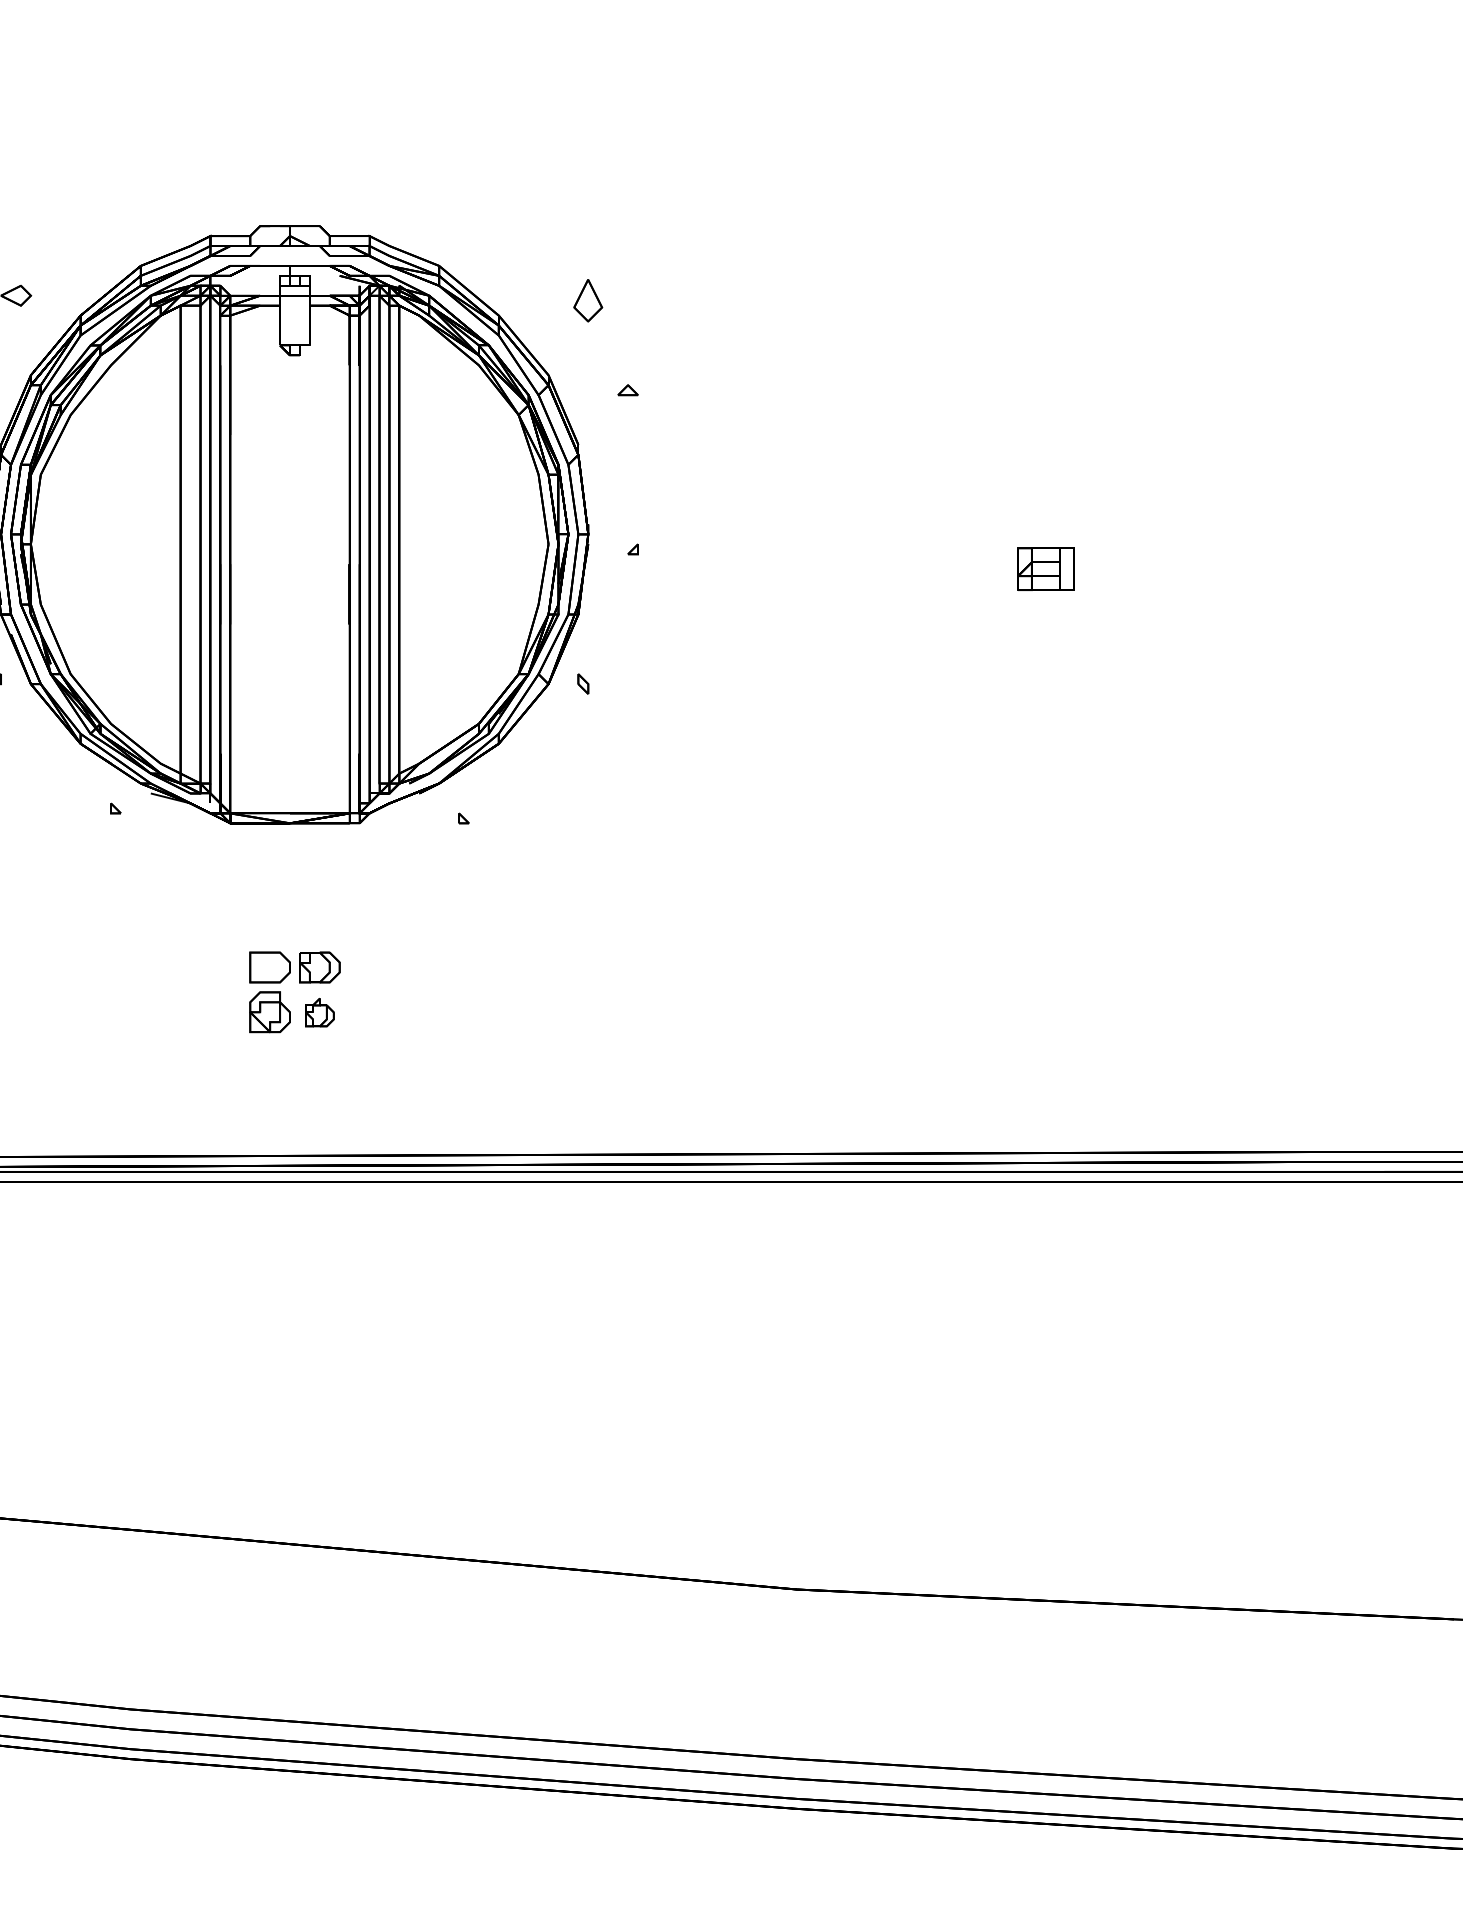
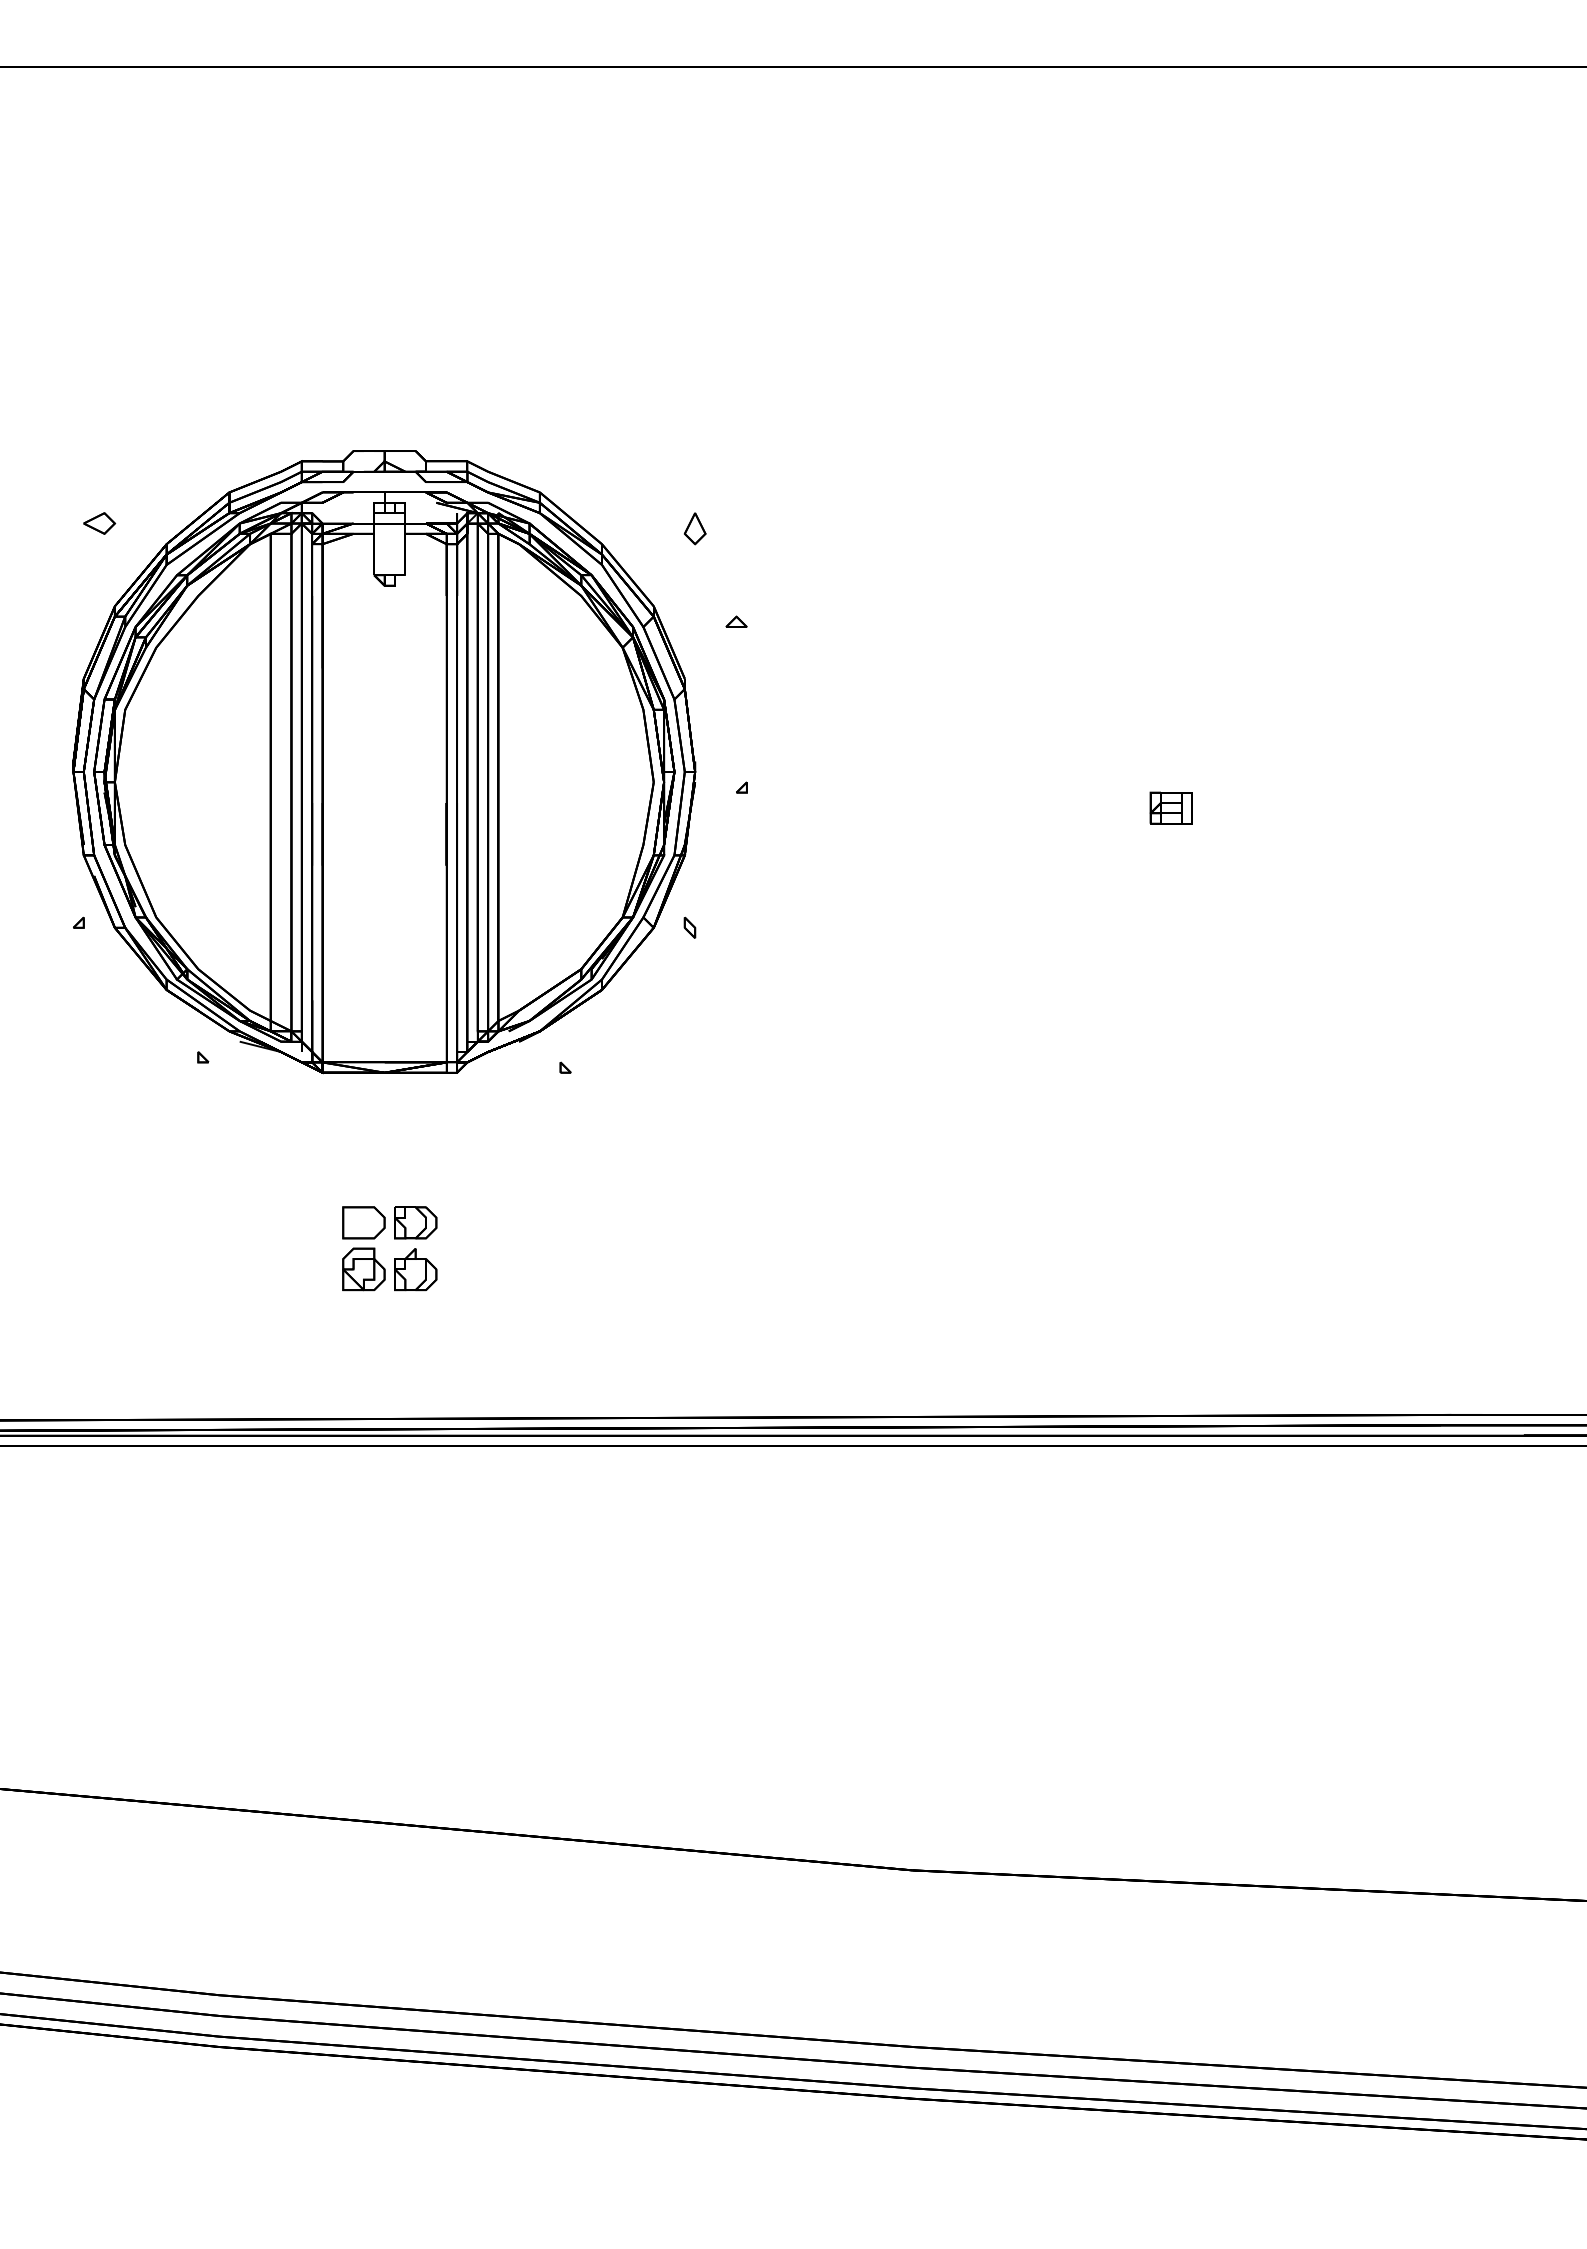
part: (588, 300) -> (695, 528), size x0.71
part: (1044, 568) -> (1170, 807), size x0.71
part: (319, 1012) -> (415, 1269), size x1.43

